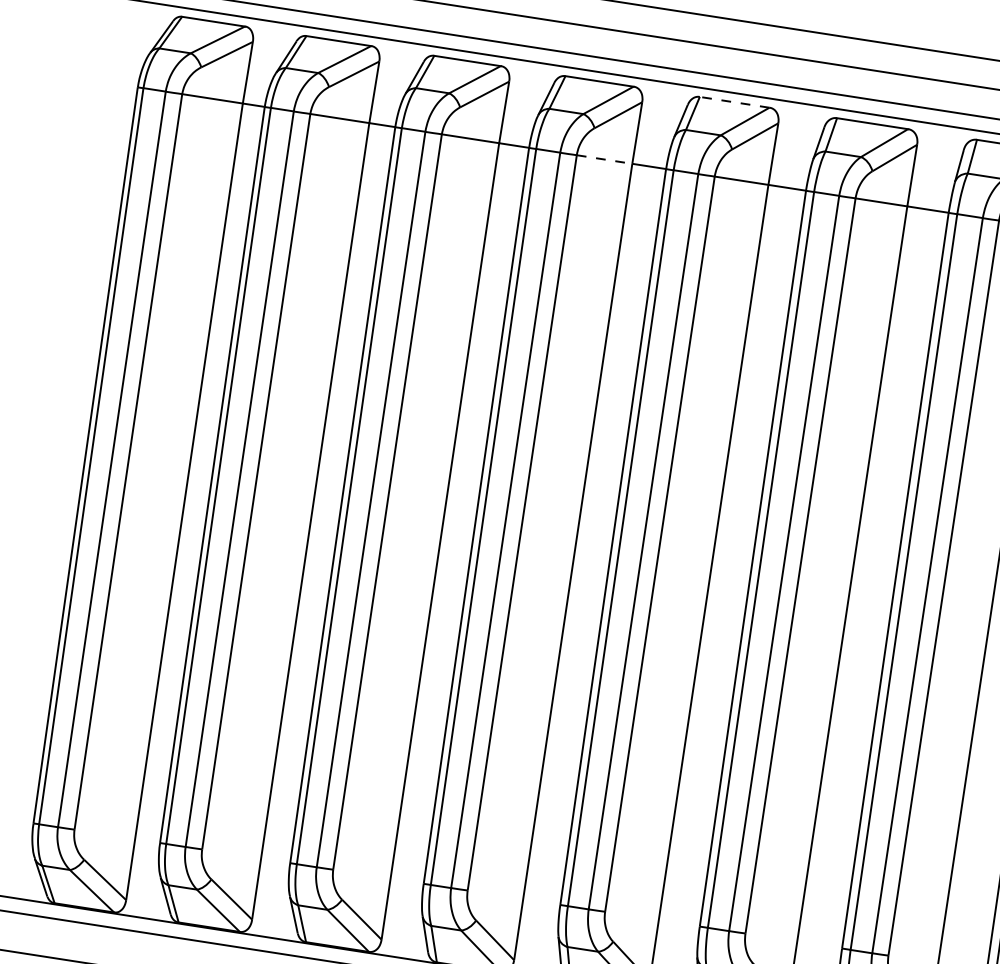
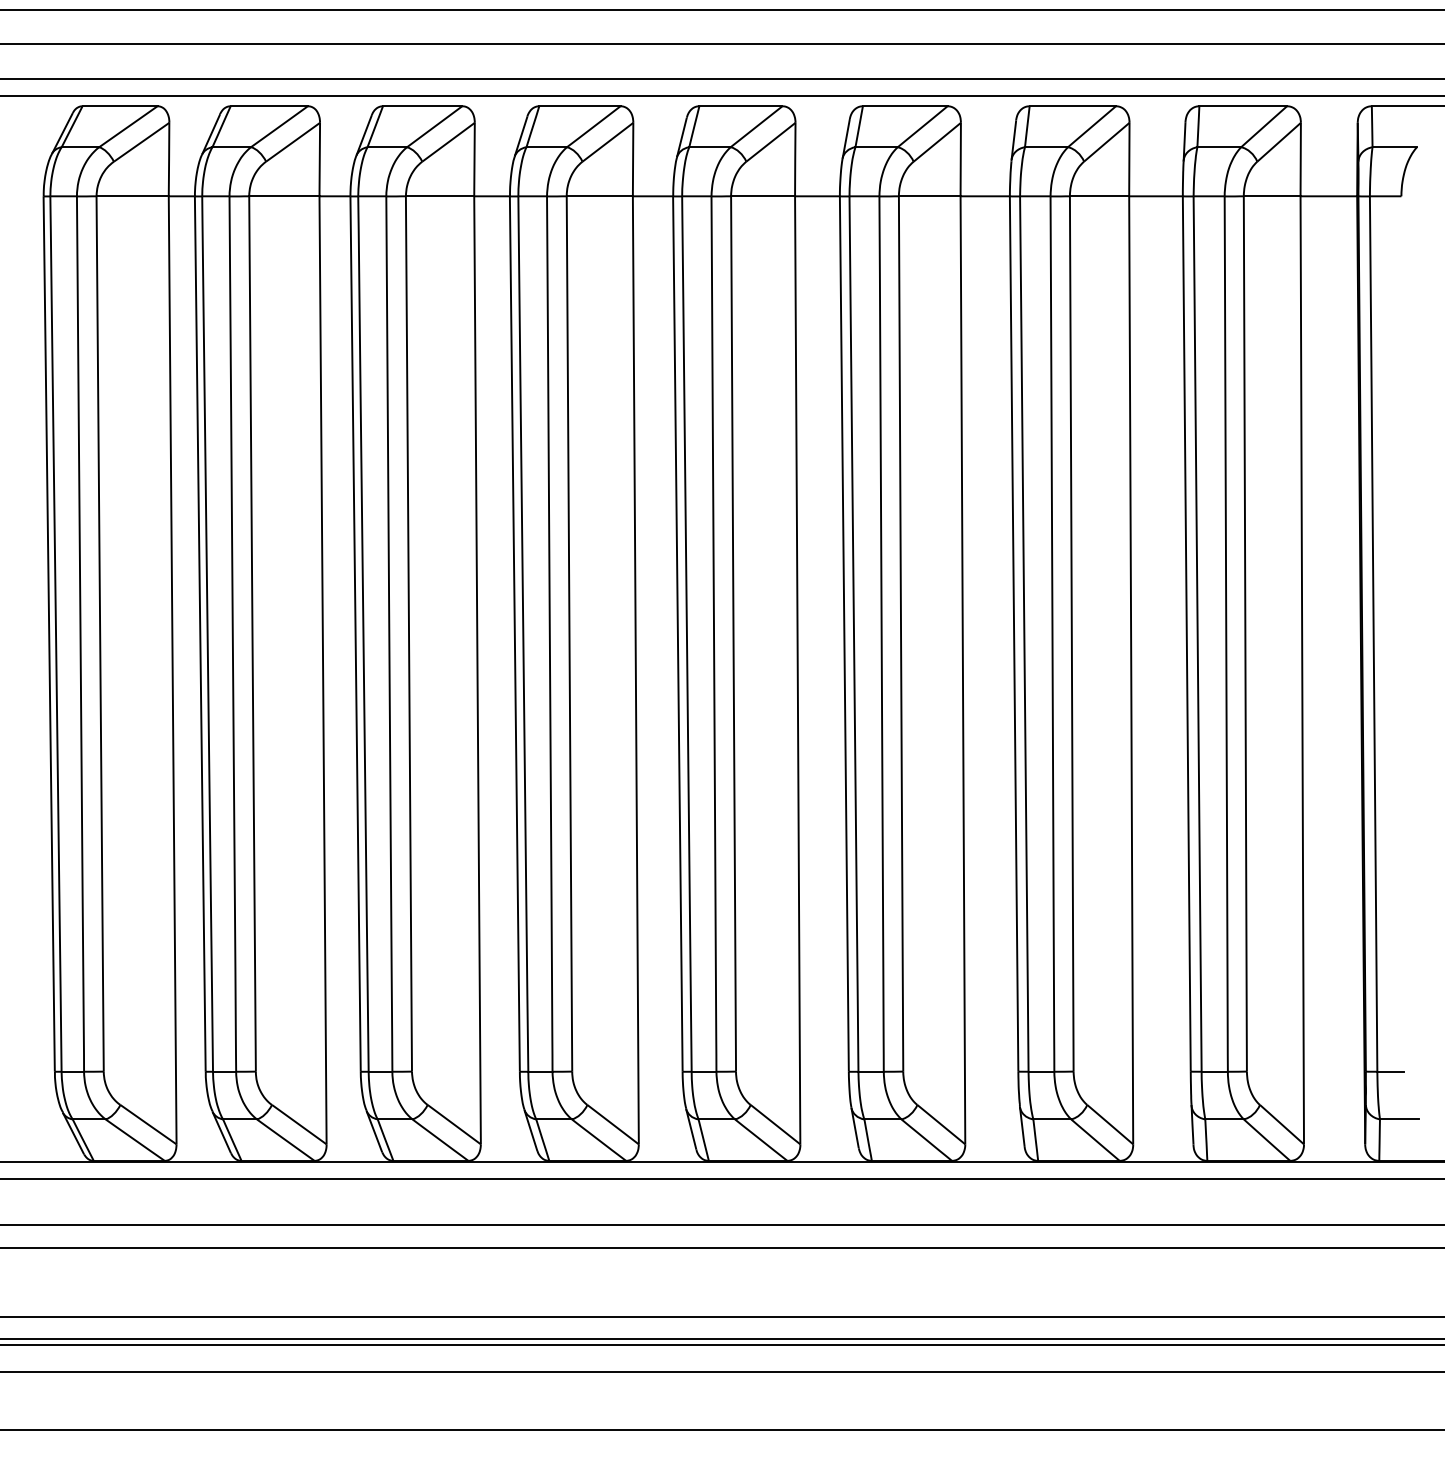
line: (734, 102) -> (740, 106), dashed -> solid
line: (605, 159) -> (600, 196), dashed -> solid

